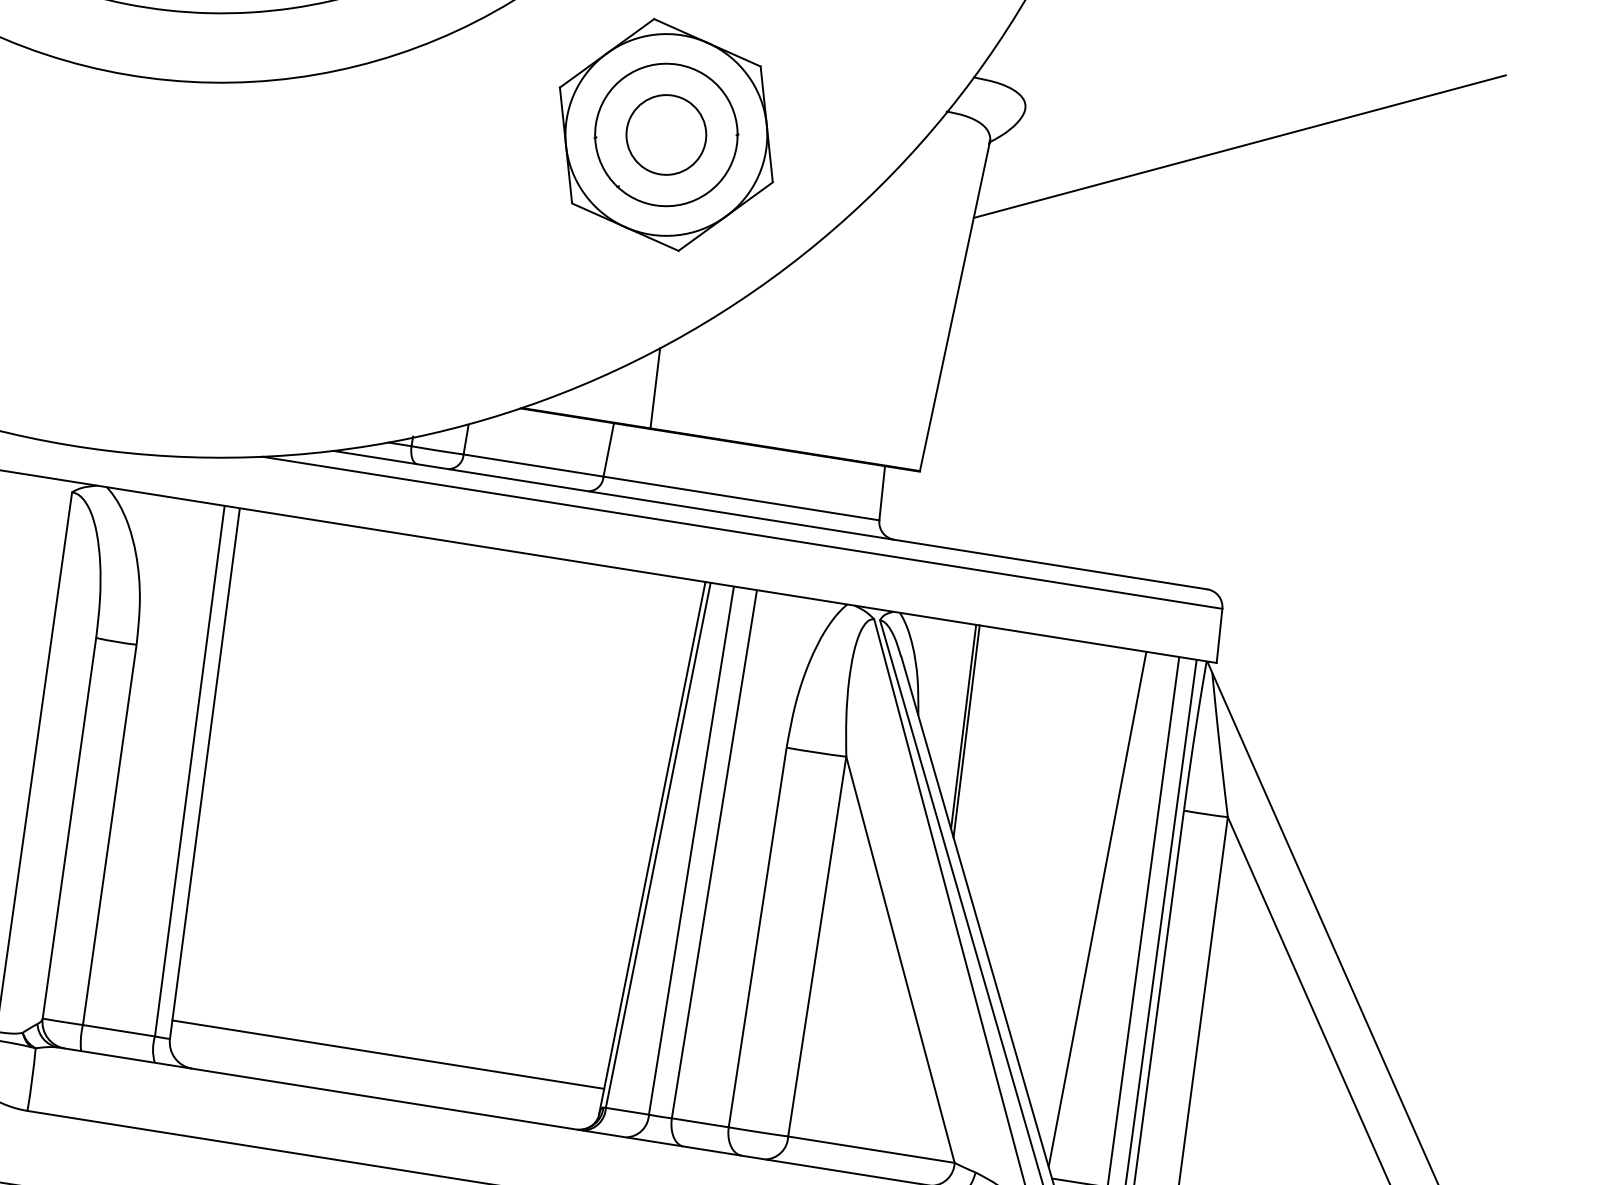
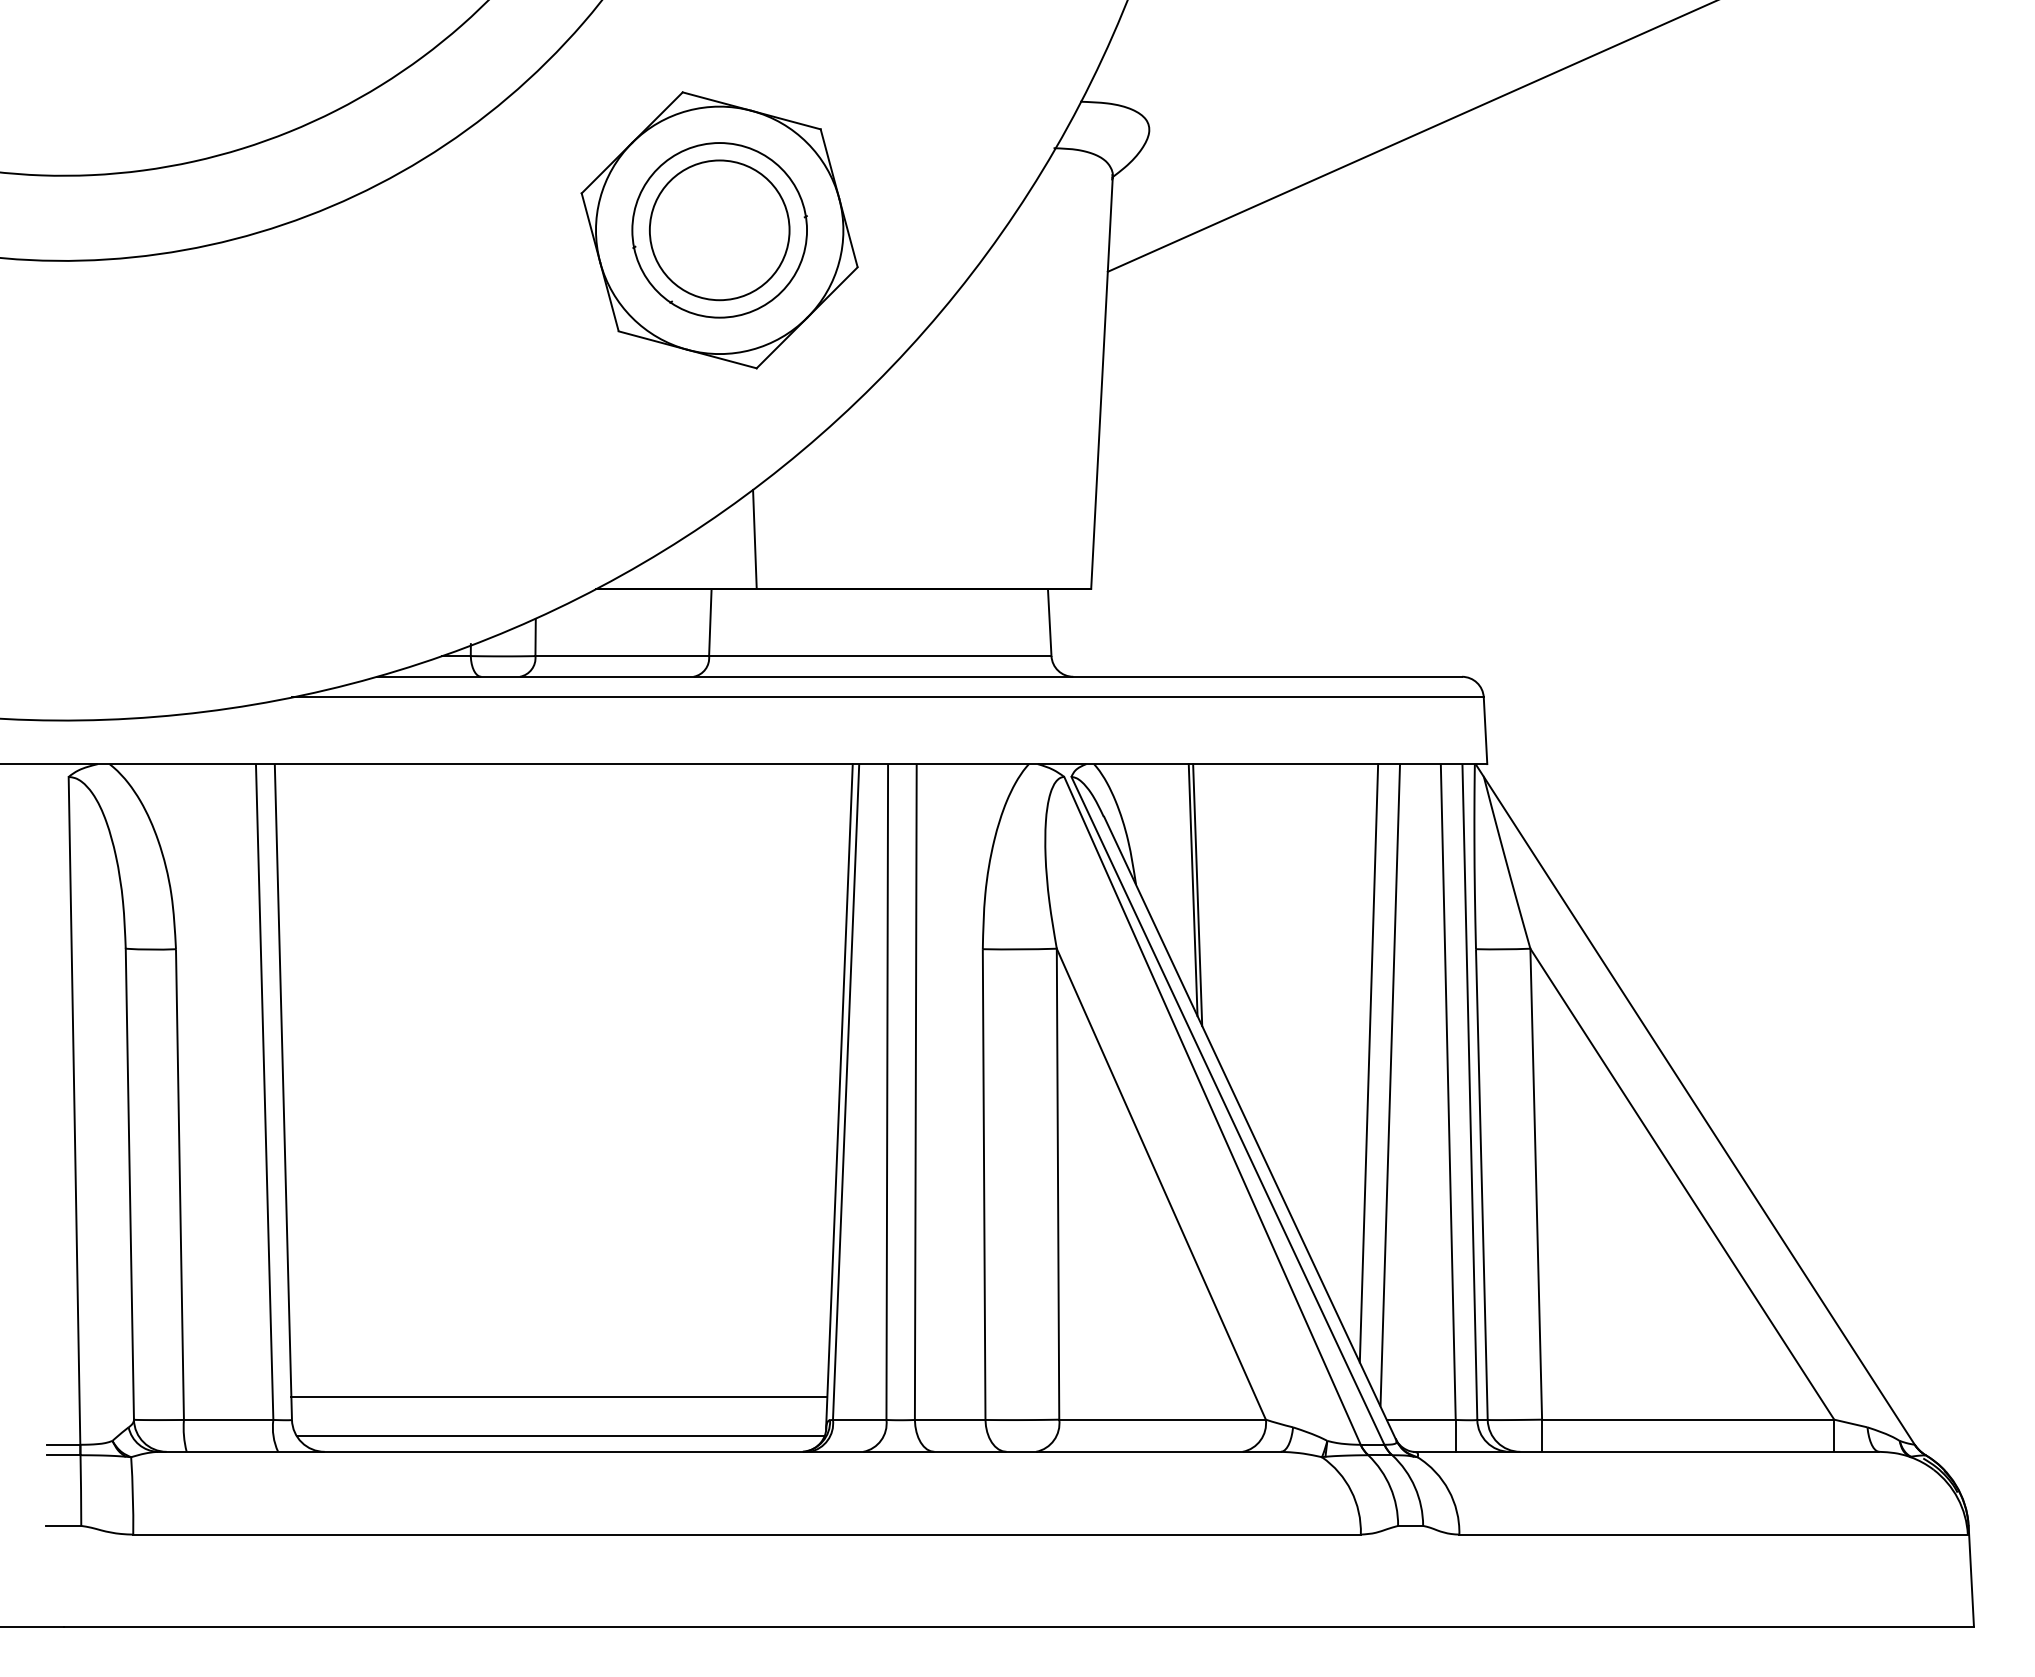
circle: (666, 135) -> (719, 230), size x1.43
line: (1082, 889) -> (1368, 1063), added
line: (384, 1086) -> (560, 1436), added

